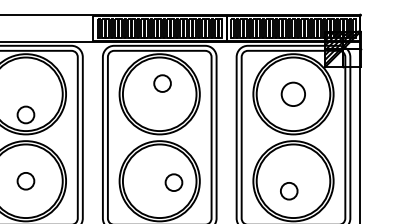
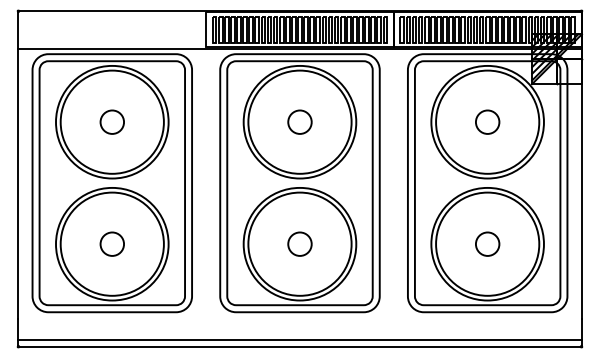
circle: (162, 83) -> (299, 121), moved
circle: (293, 93) -> (487, 121), size x0.71
circle: (25, 114) -> (111, 121), moved
circle: (173, 182) -> (299, 243), moved
circle: (289, 190) -> (487, 243), moved

